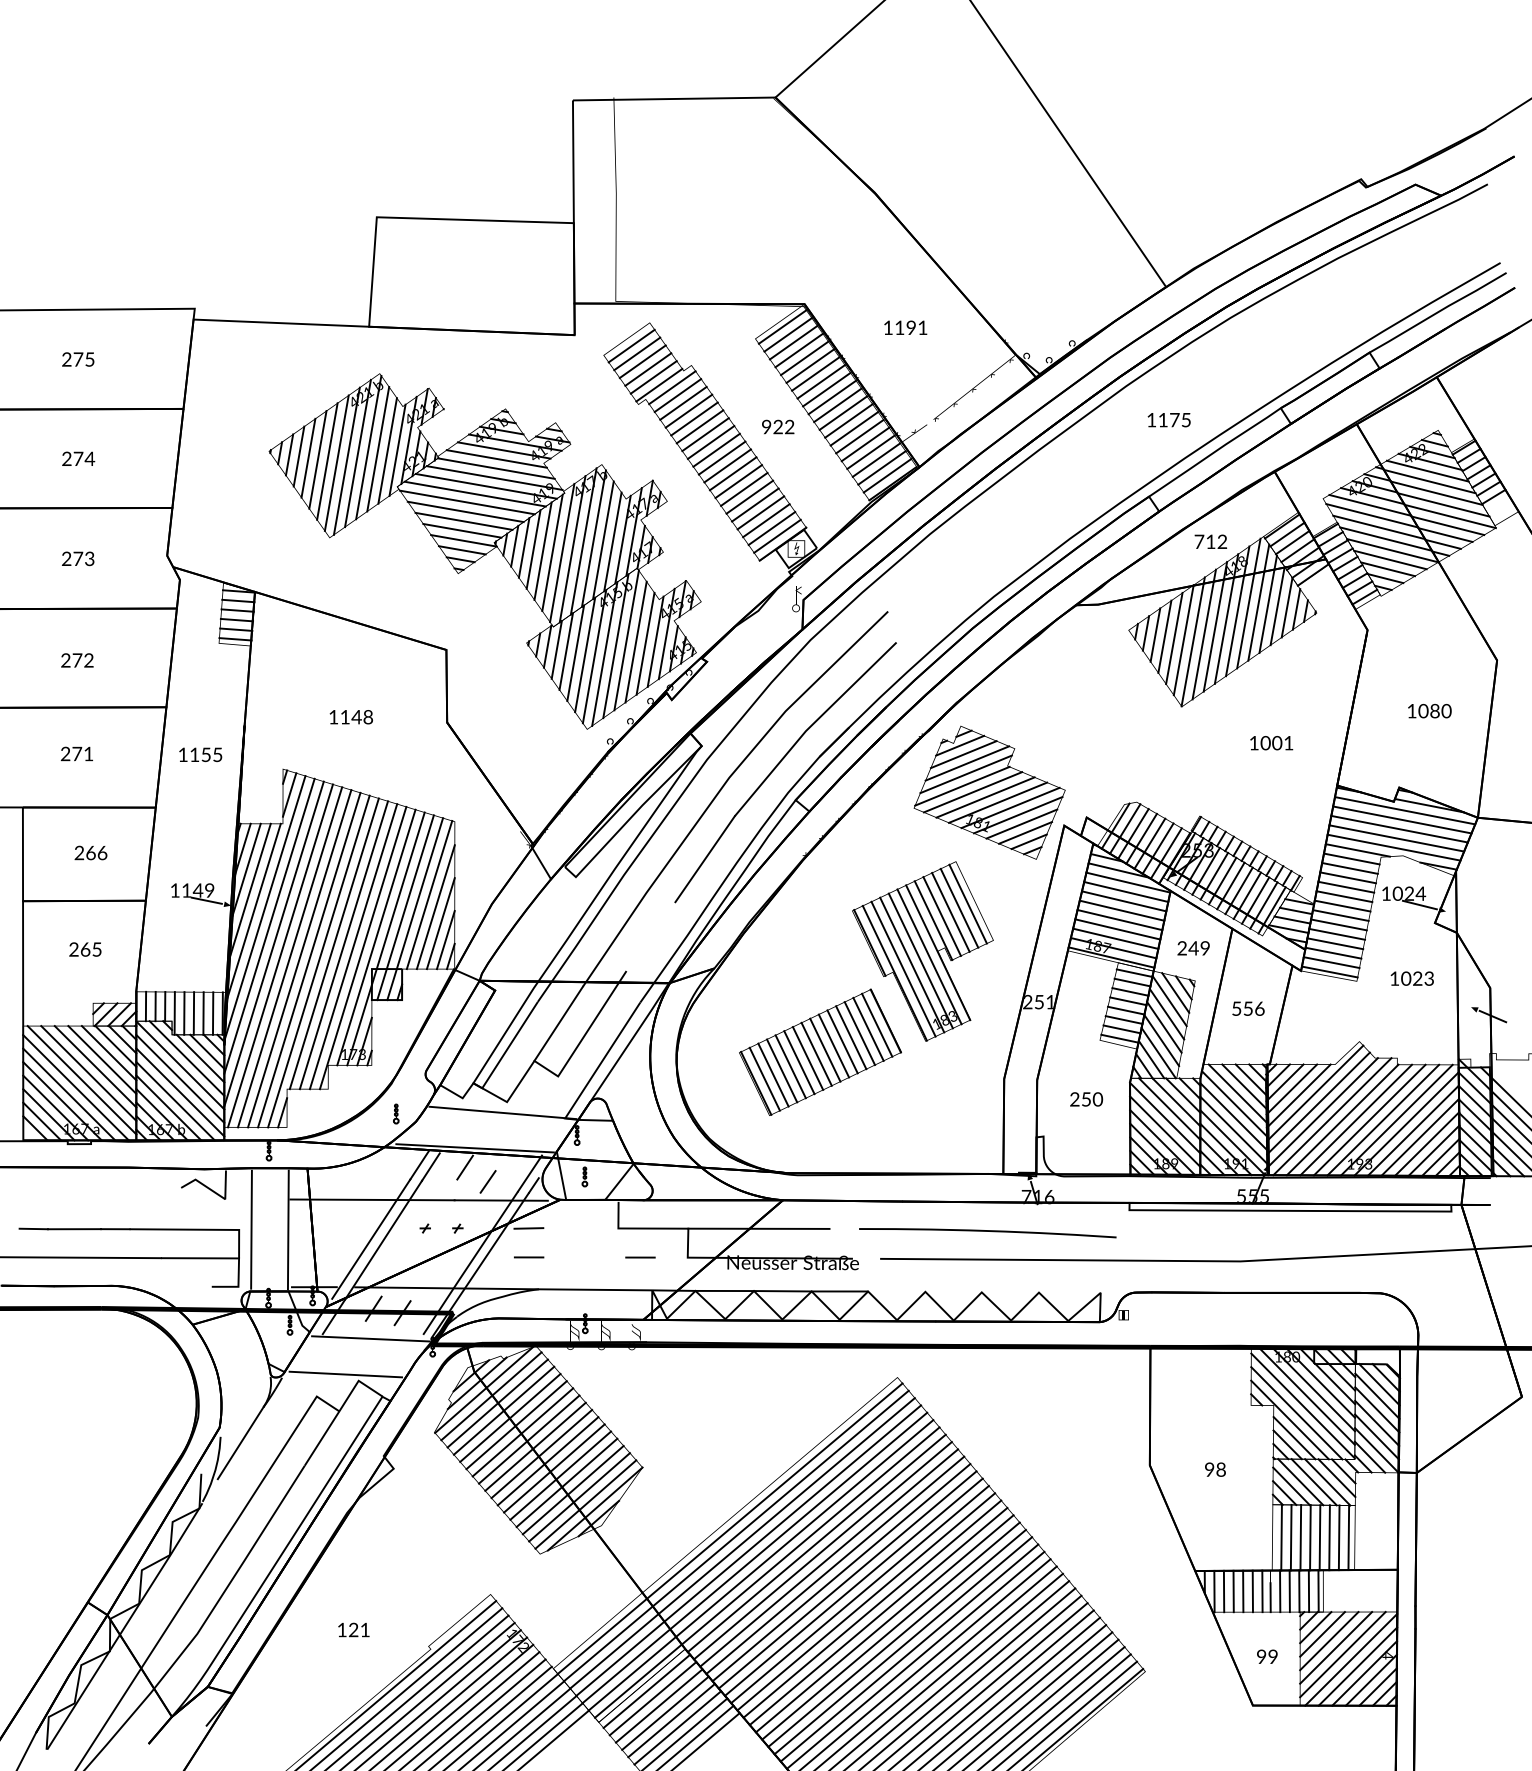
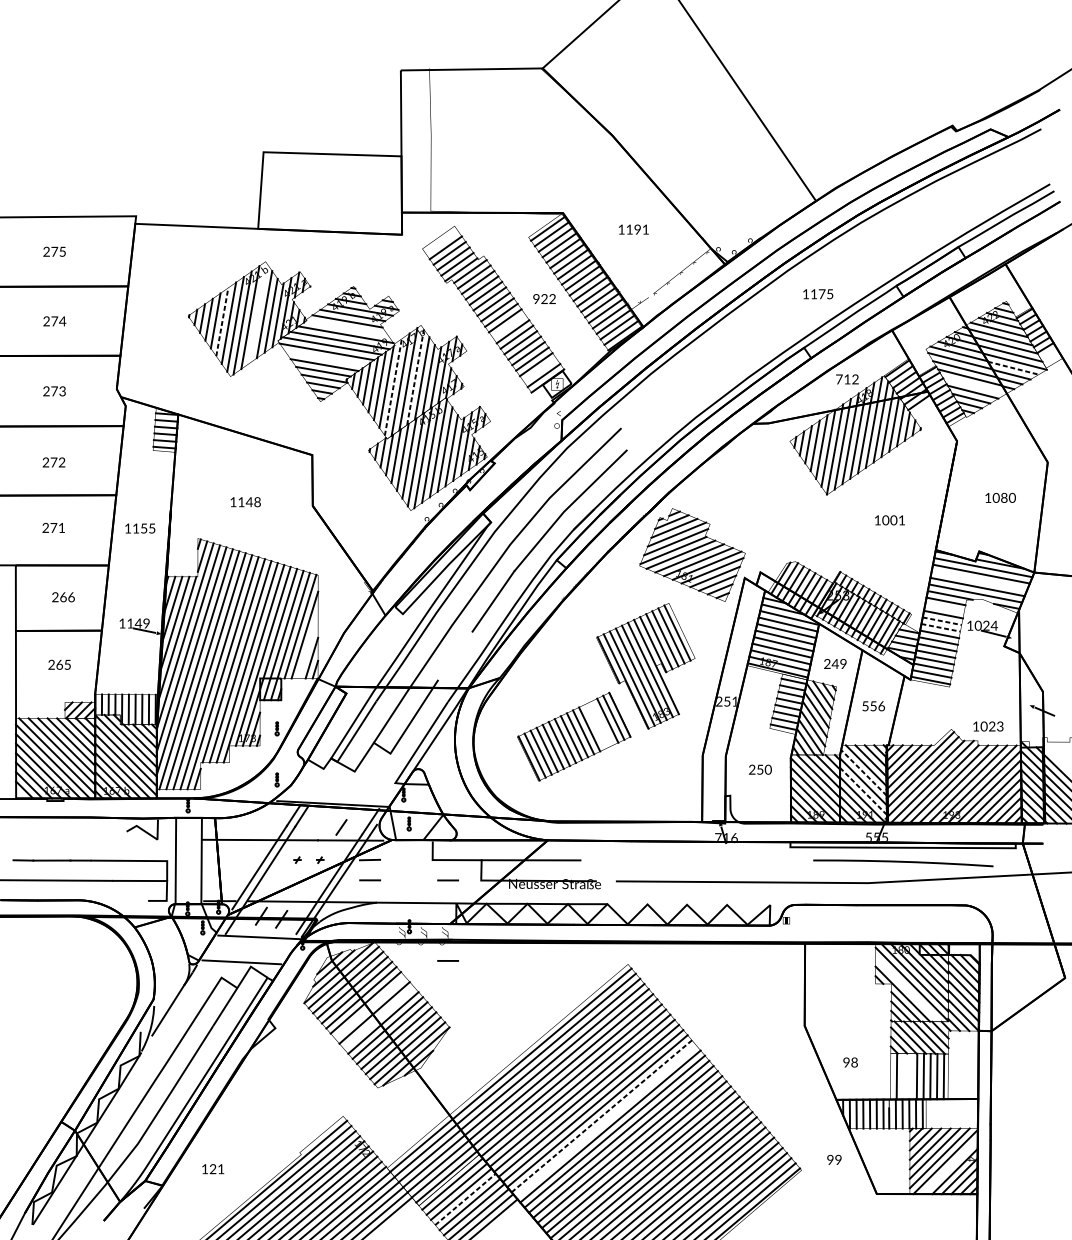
line: (631, 345) -> (441, 242), removed
line: (368, 447) -> (257, 313), removed
line: (317, 459) -> (222, 321), solid -> dashed
line: (727, 465) -> (509, 326), removed
line: (495, 468) -> (346, 328), removed
line: (465, 511) -> (325, 358), removed
line: (1448, 525) -> (1013, 368), solid -> dashed
line: (771, 528) -> (539, 370), removed
line: (594, 538) -> (415, 377), solid -> dashed
line: (1392, 550) -> (974, 385), removed
line: (562, 552) -> (393, 386), solid -> dashed
line: (1399, 828) -> (979, 580), removed
line: (1349, 868) -> (944, 608), removed
line: (1346, 887) -> (942, 621), solid -> dashed
line: (1344, 896) -> (940, 627), solid -> dashed
line: (440, 923) -> (308, 646), removed
text: (1411, 978) -> (987, 726), moved
line: (859, 1033) -> (601, 723), removed
line: (851, 1037) -> (595, 726), removed
part: (396, 1040) -> (277, 728), added
line: (1234, 1103) -> (863, 772), solid -> dashed
line: (502, 1112) -> (351, 778), removed
line: (1233, 1130) -> (863, 791), solid -> dashed
line: (464, 1167) -> (324, 817), removed
curve: (987, 1231) -> (903, 862), moved
line: (640, 1372) -> (448, 960), added
line: (1296, 1413) -> (907, 989), removed
line: (529, 1439) -> (370, 1007), removed
line: (541, 1453) -> (378, 1017), removed
text: (1215, 1469) -> (850, 1062), moved
line: (1290, 1537) -> (903, 1076), removed
line: (1300, 1537) -> (910, 1076), removed
line: (860, 1594) -> (602, 1116), solid -> dashed
line: (866, 1601) -> (606, 1121), removed
text: (353, 1629) -> (212, 1168), moved
text: (1267, 1656) -> (834, 1159), moved
line: (1357, 1666) -> (950, 1166), removed
line: (665, 1713) -> (465, 1199), solid -> dashed

